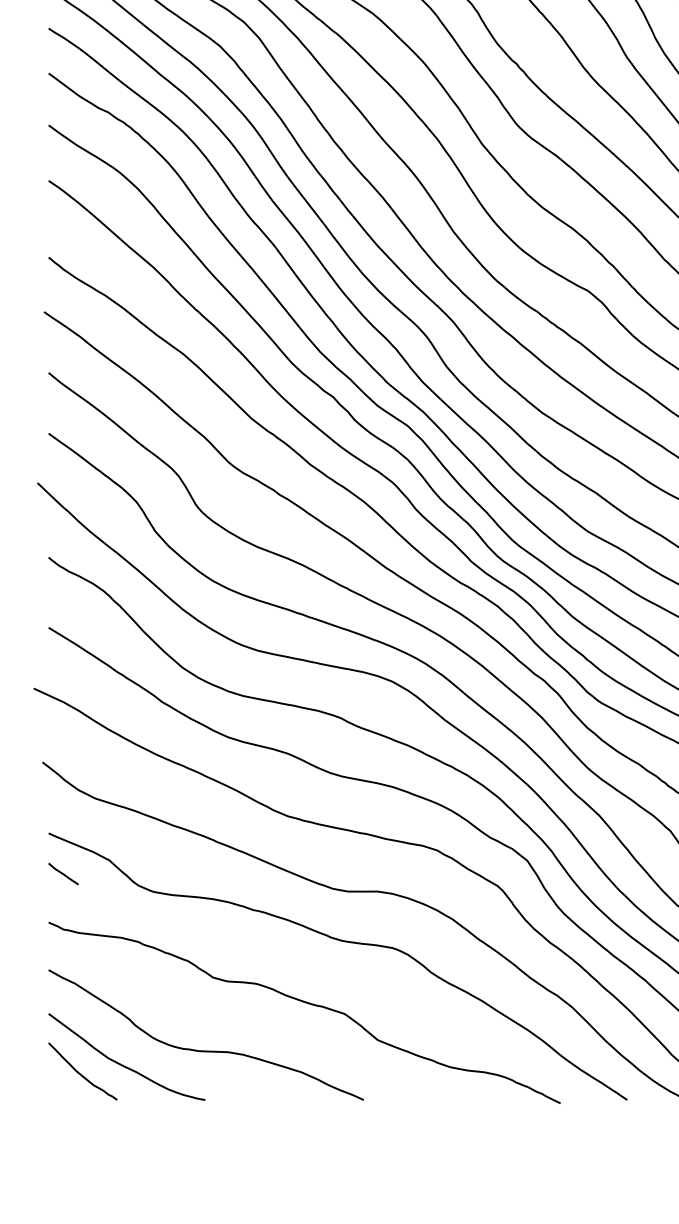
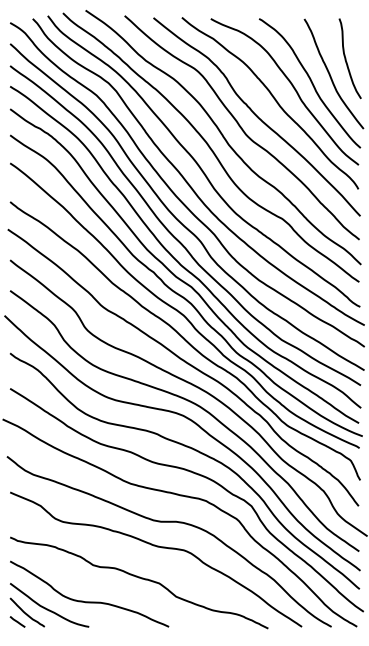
line: (63, 873) -> (17, 621), moved

